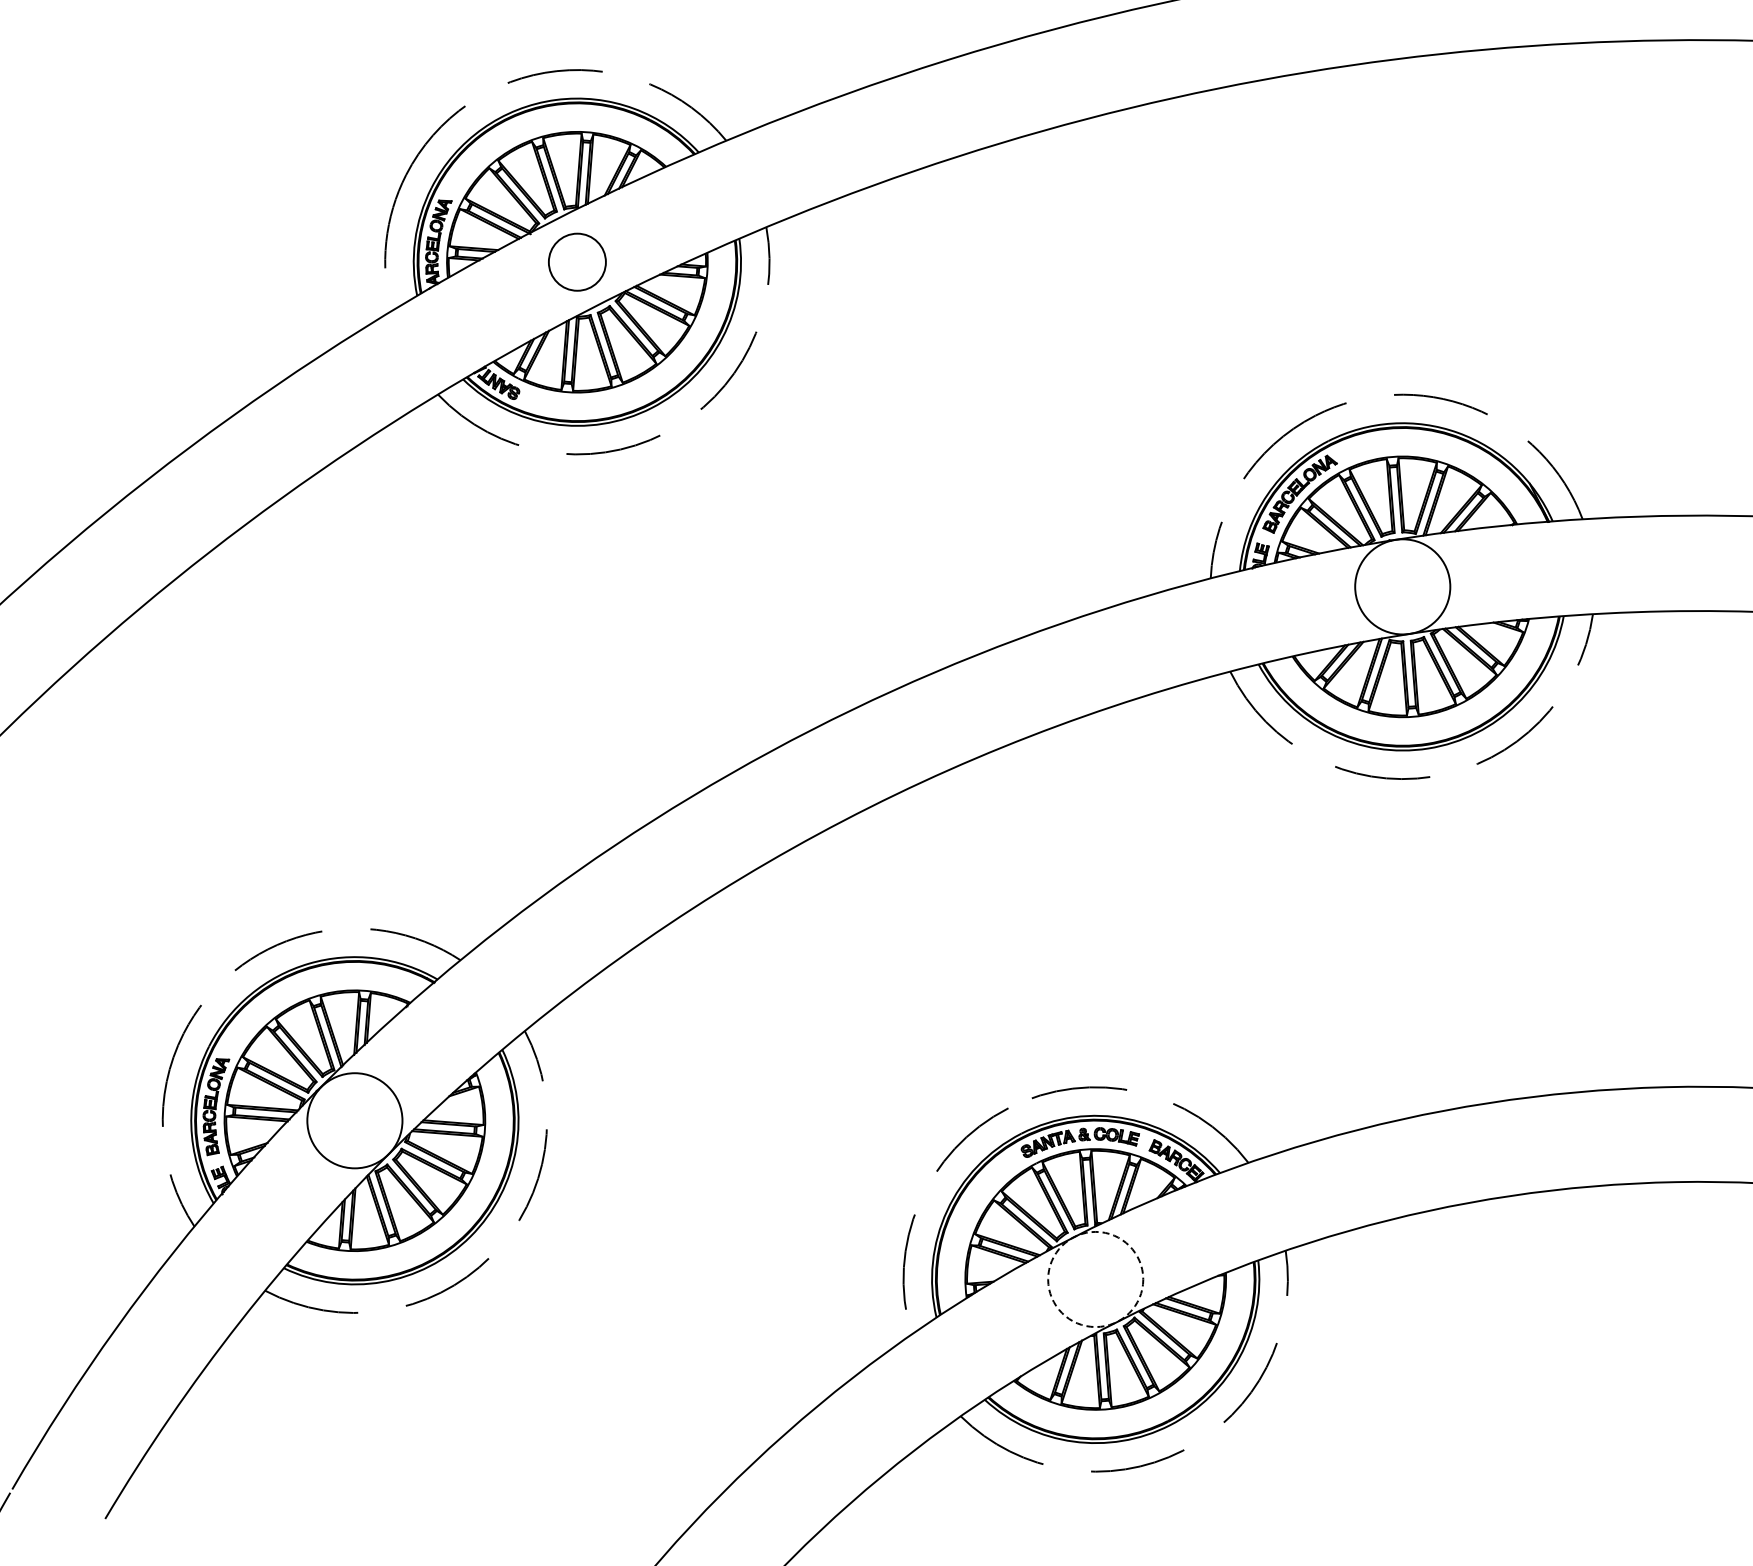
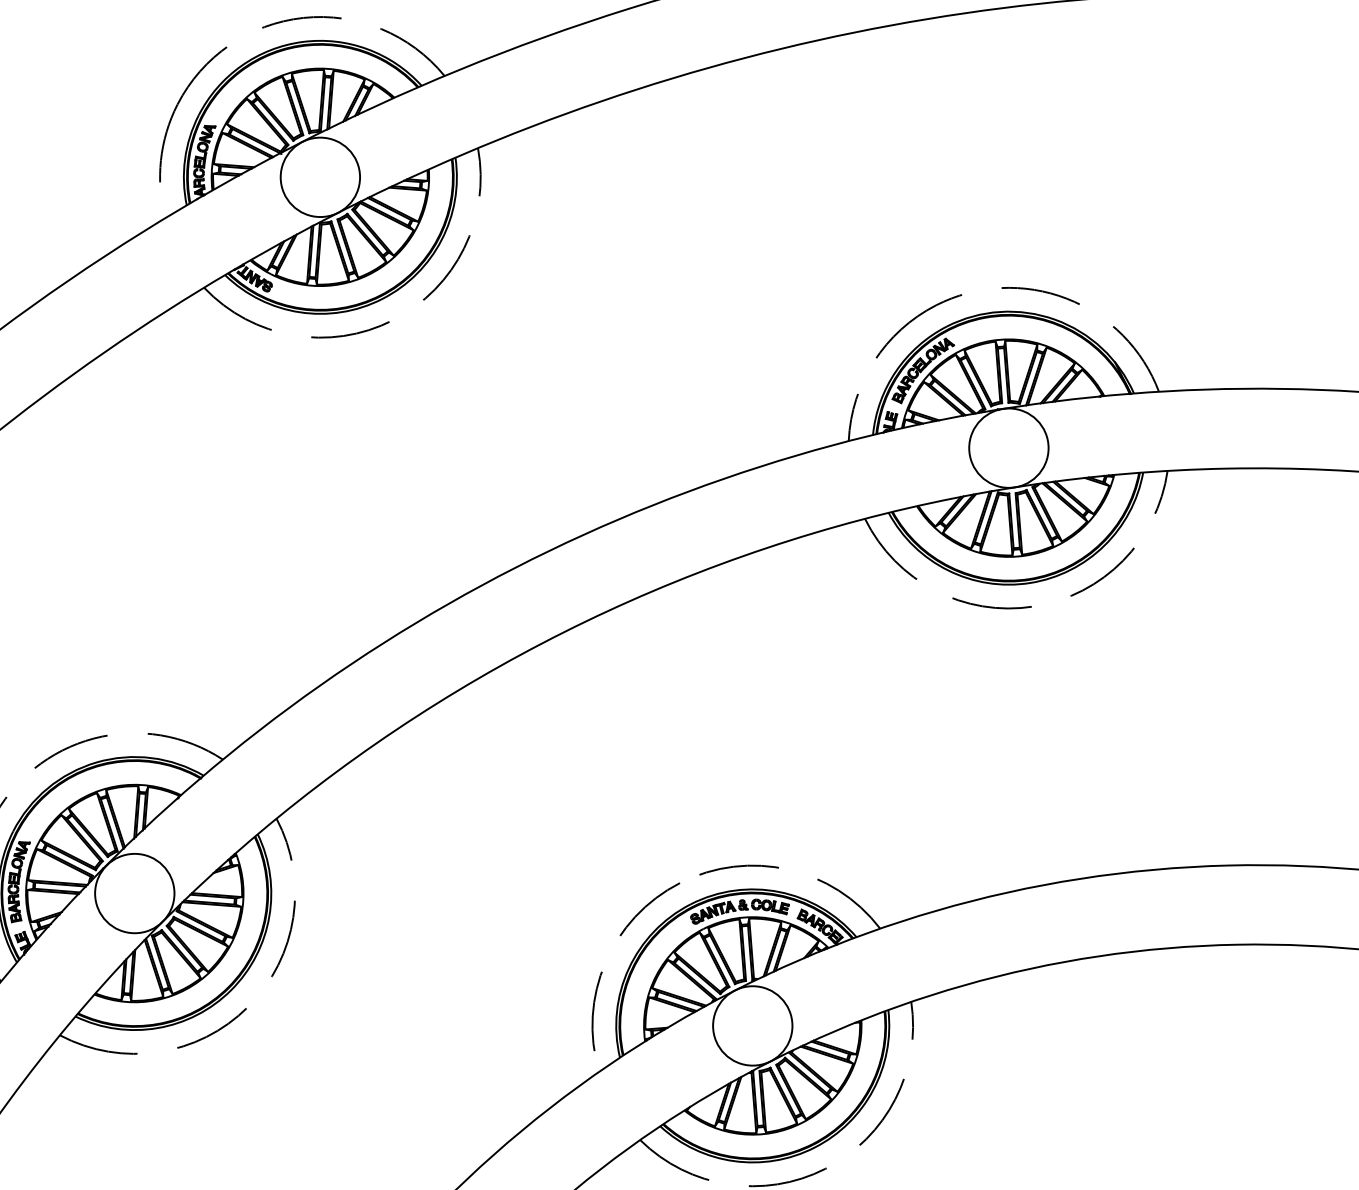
circle: (576, 261) -> (319, 176), size x1.67
circle: (1095, 1279) -> (752, 1025), dashed -> solid

